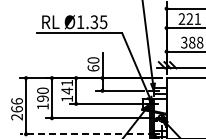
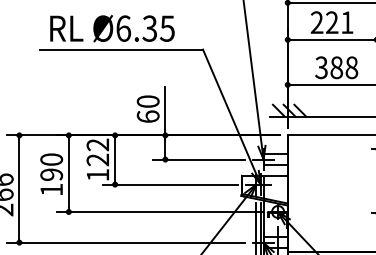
text: (80, 22) -> (123, 29), Ø1.35 -> Ø6.35
text: (66, 86) -> (96, 151), 141 -> 122
line: (81, 134) -> (125, 243), dashed -> solid

